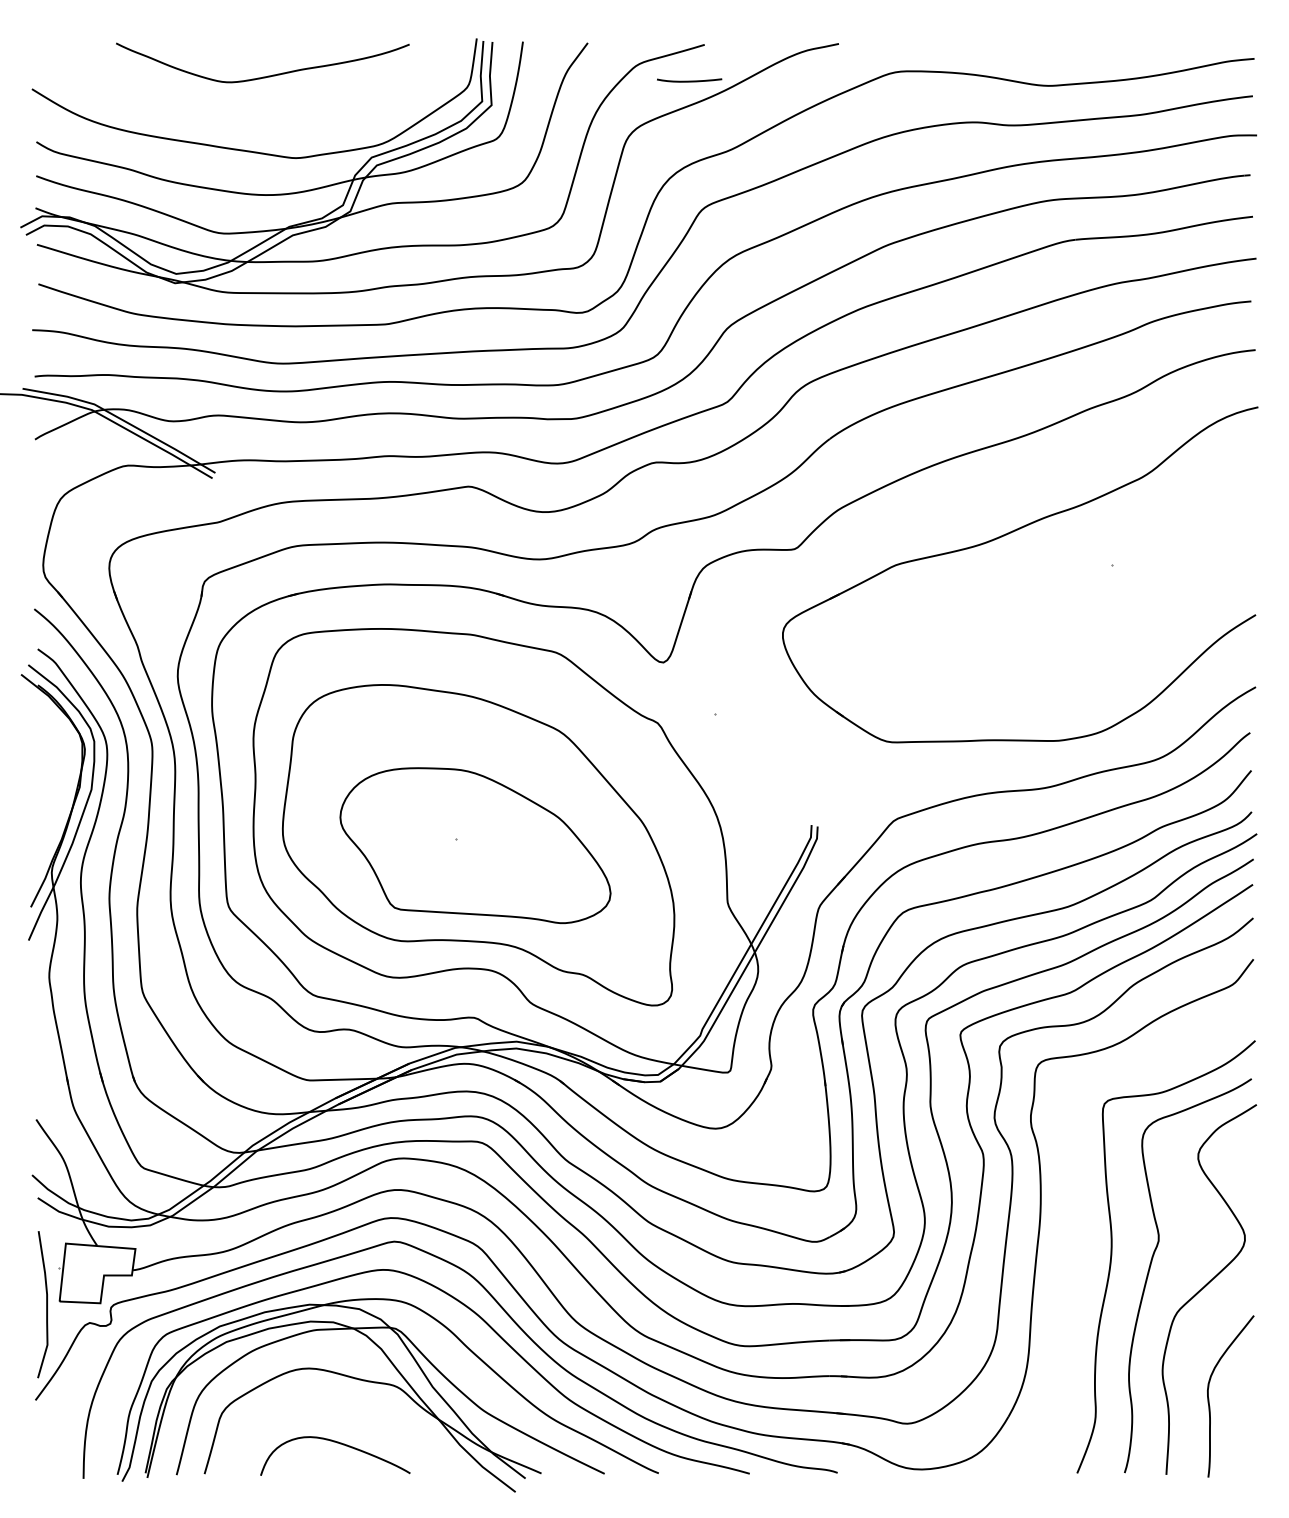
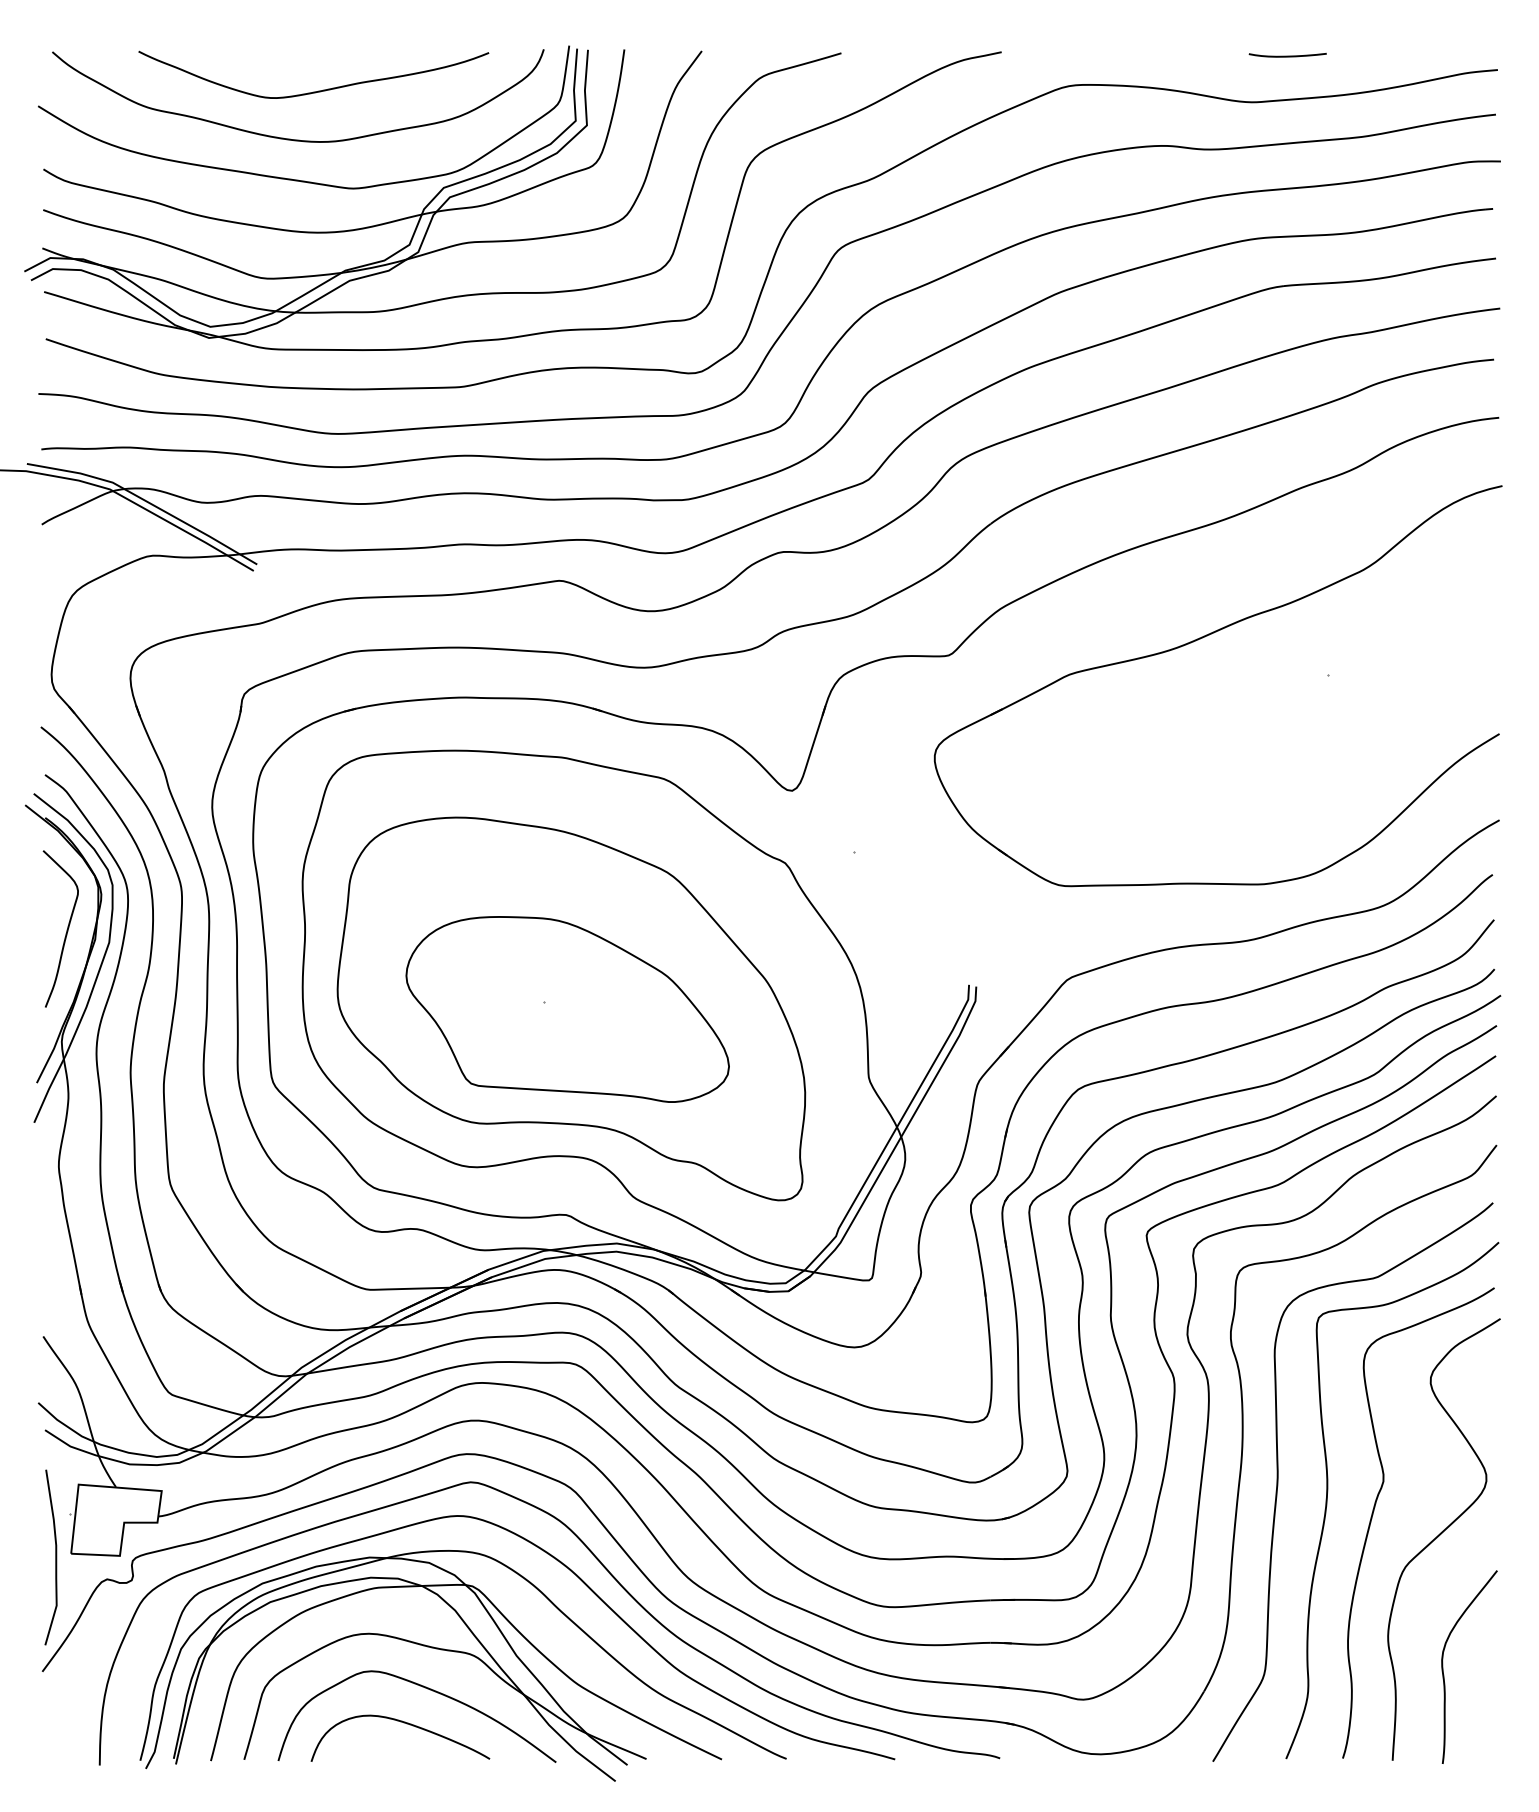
curve: (689, 80) -> (1287, 55), moved
curve: (247, 116) -> (295, 138), added
curve: (55, 779) -> (66, 930), added
curve: (1070, 1241) -> (1278, 1482), added
curve: (360, 1416) -> (430, 1691), added

